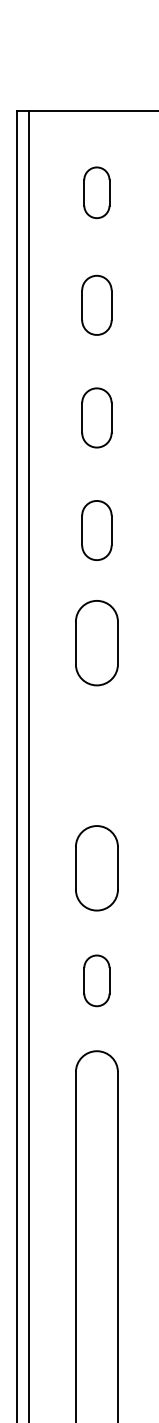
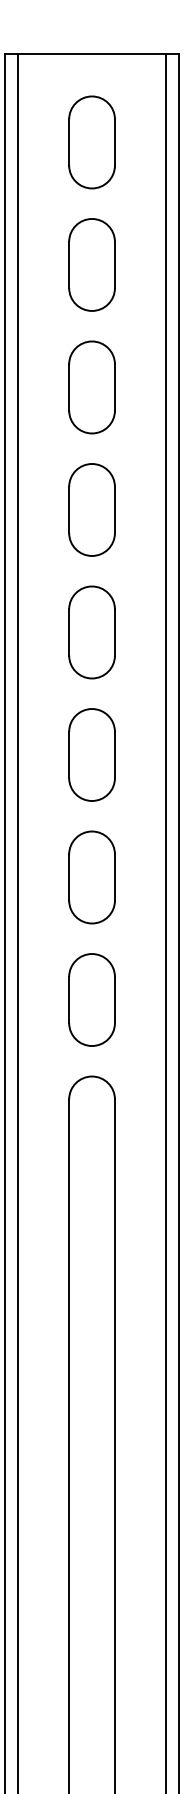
part: (96, 192) -> (91, 142), size x1.67
part: (96, 304) -> (91, 264), size x1.43
part: (96, 417) -> (91, 387), size x1.43
part: (96, 530) -> (91, 509), size x1.43
part: (96, 755) -> (91, 754), added
part: (96, 980) -> (91, 999), size x1.67

